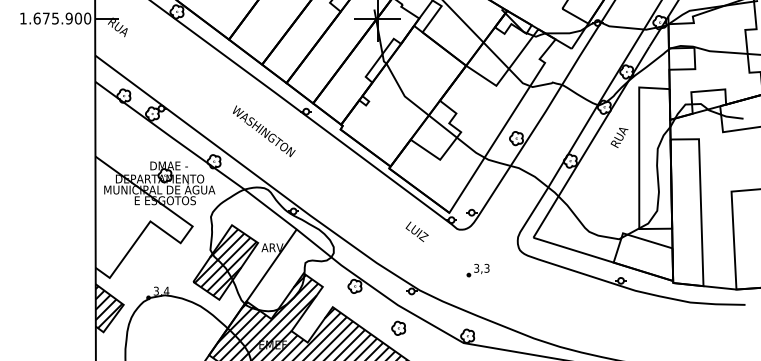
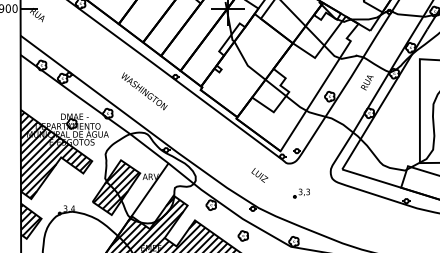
text: (619, 137) -> (367, 82), moved
hatch: (142, 218) -> (55, 155), added
text: (416, 231) -> (259, 175), moved

